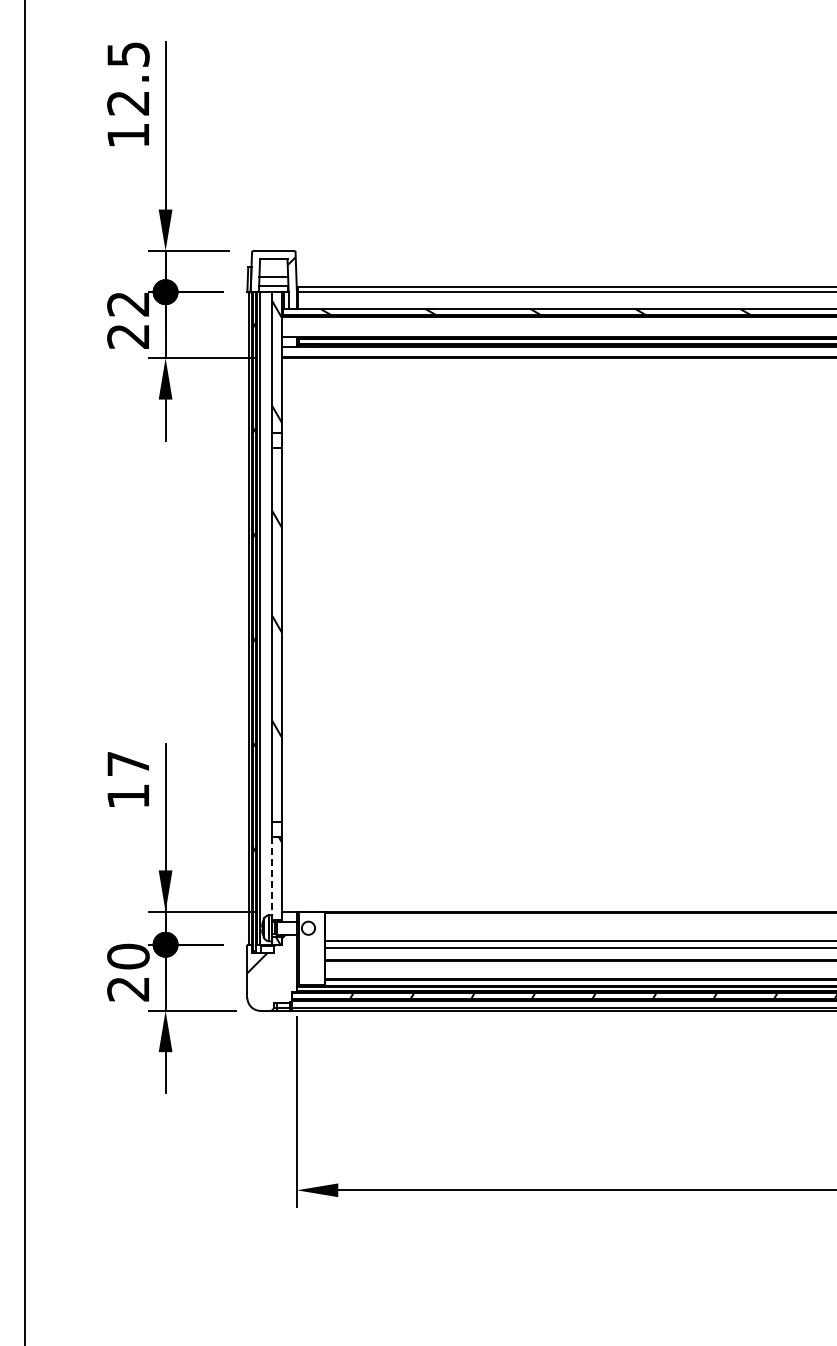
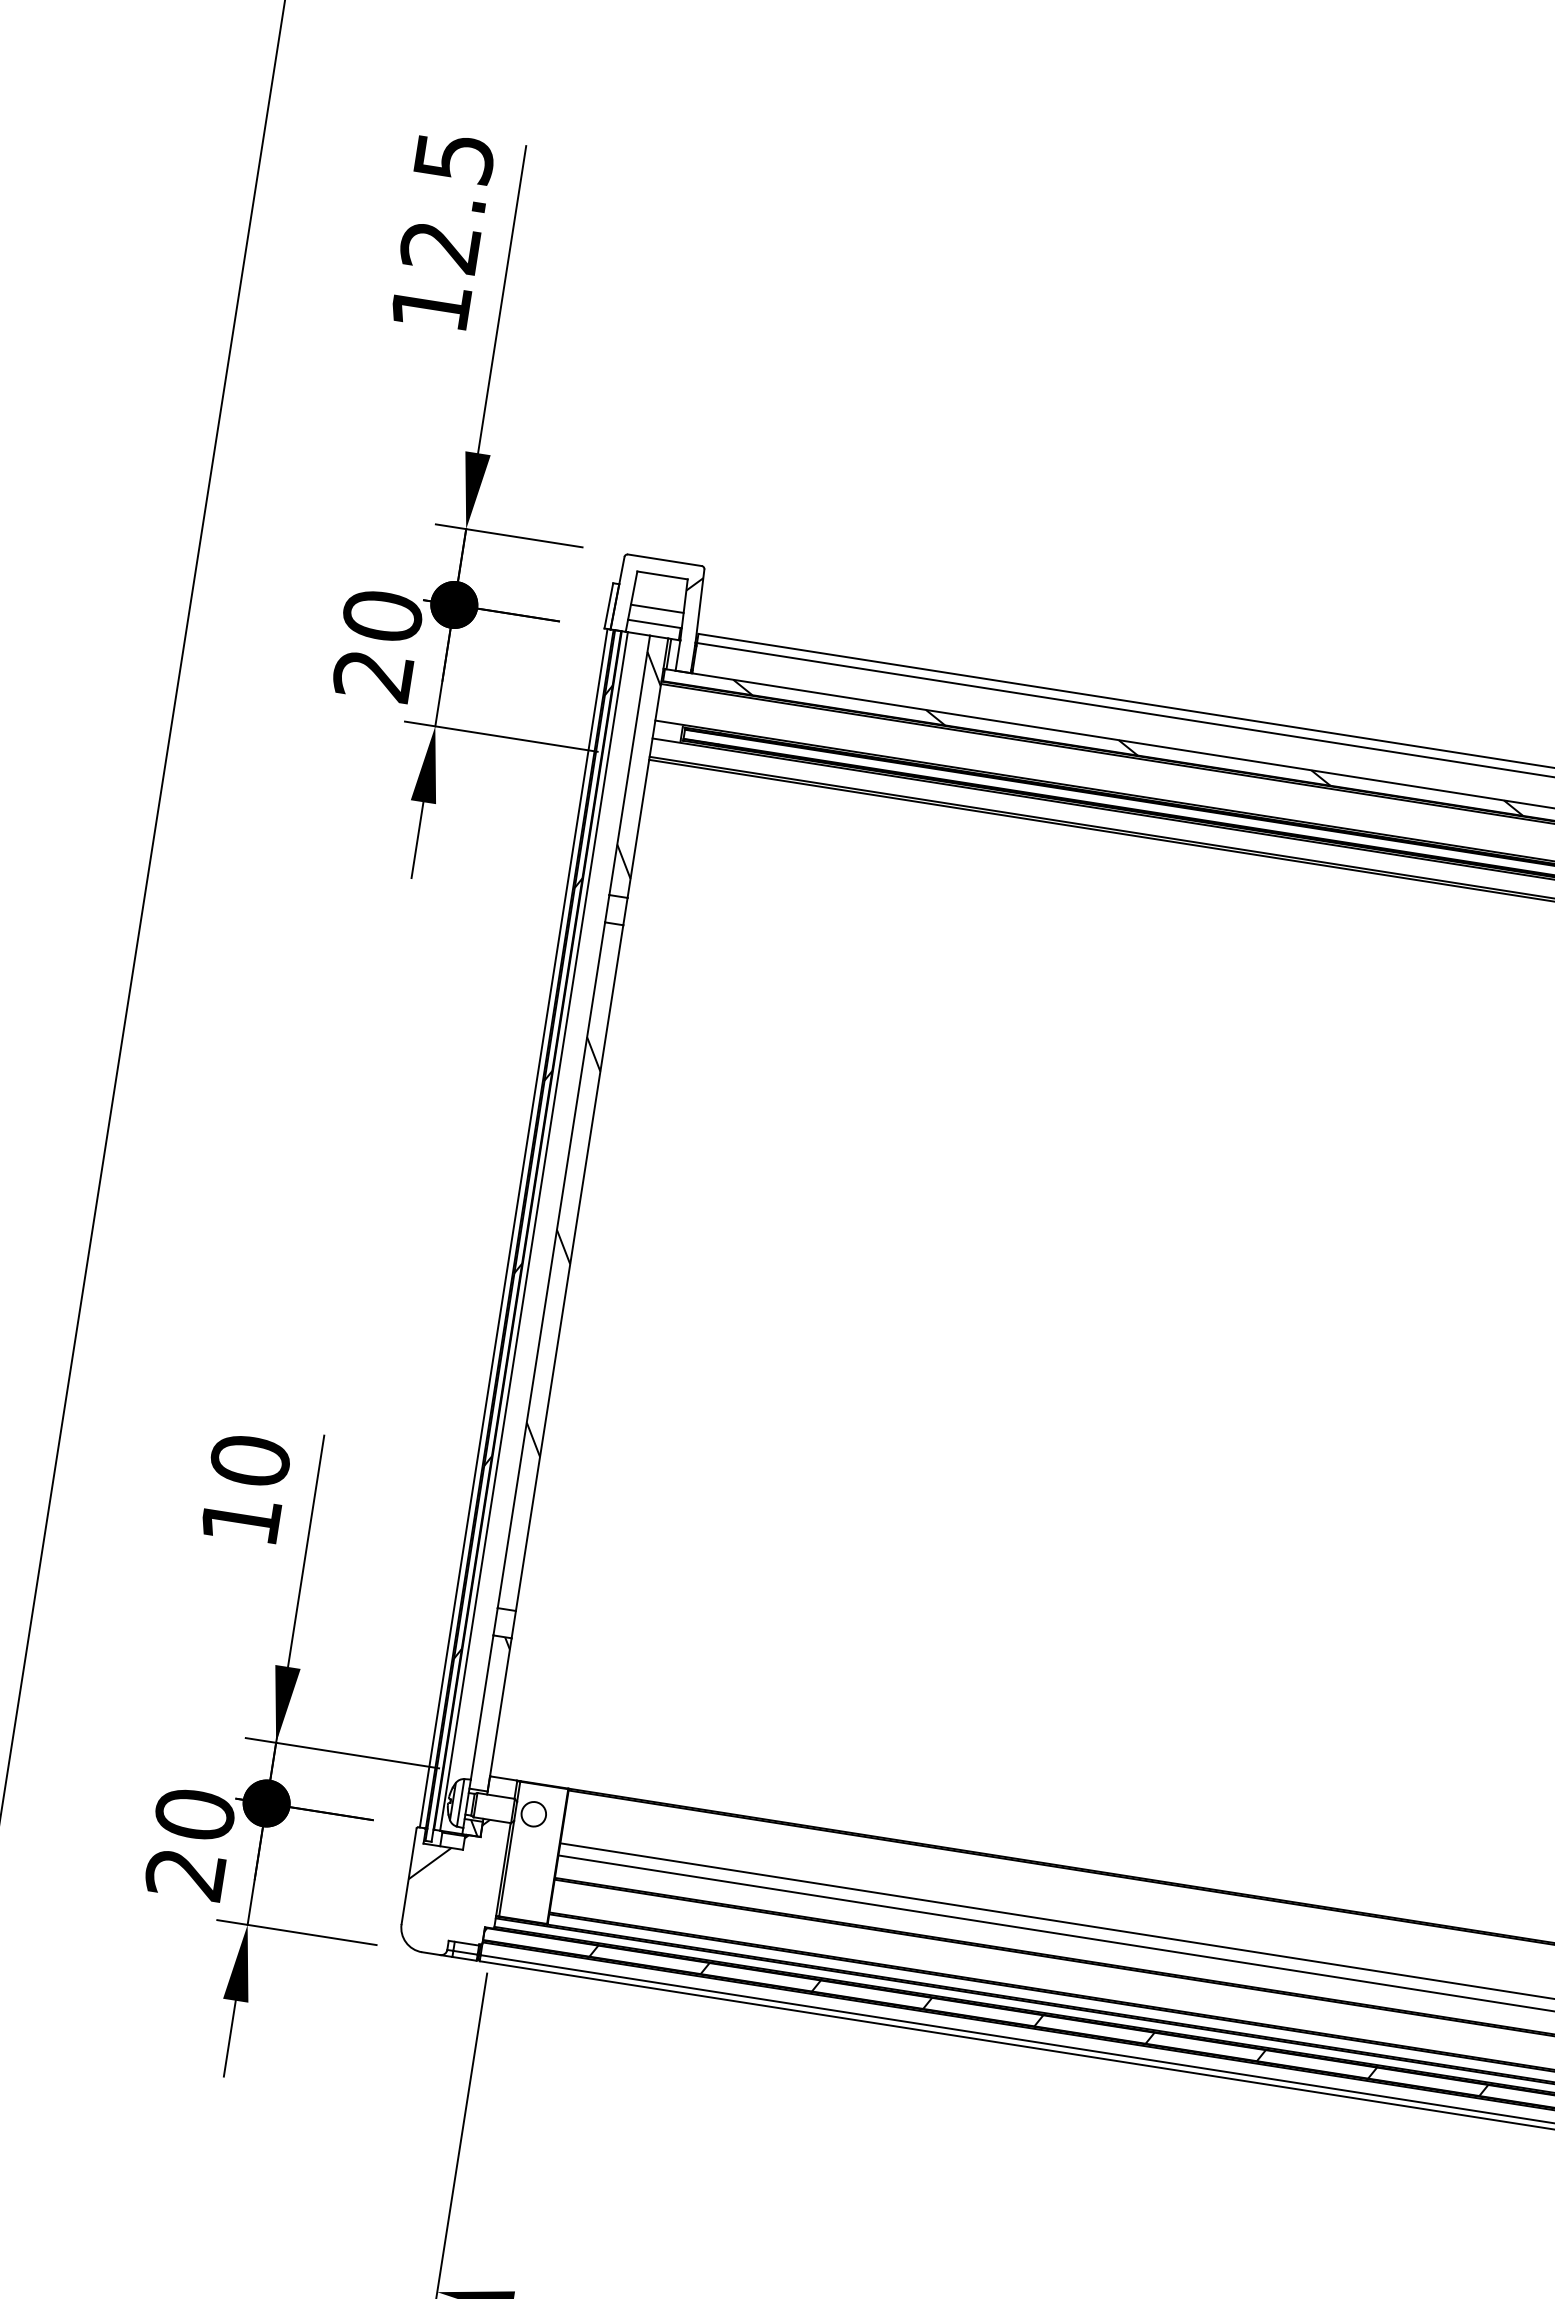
text: (128, 303) -> (382, 615), 22 -> 20
text: (128, 763) -> (250, 1459), 17 -> 10
line: (272, 876) -> (482, 1708), dashed -> solid

